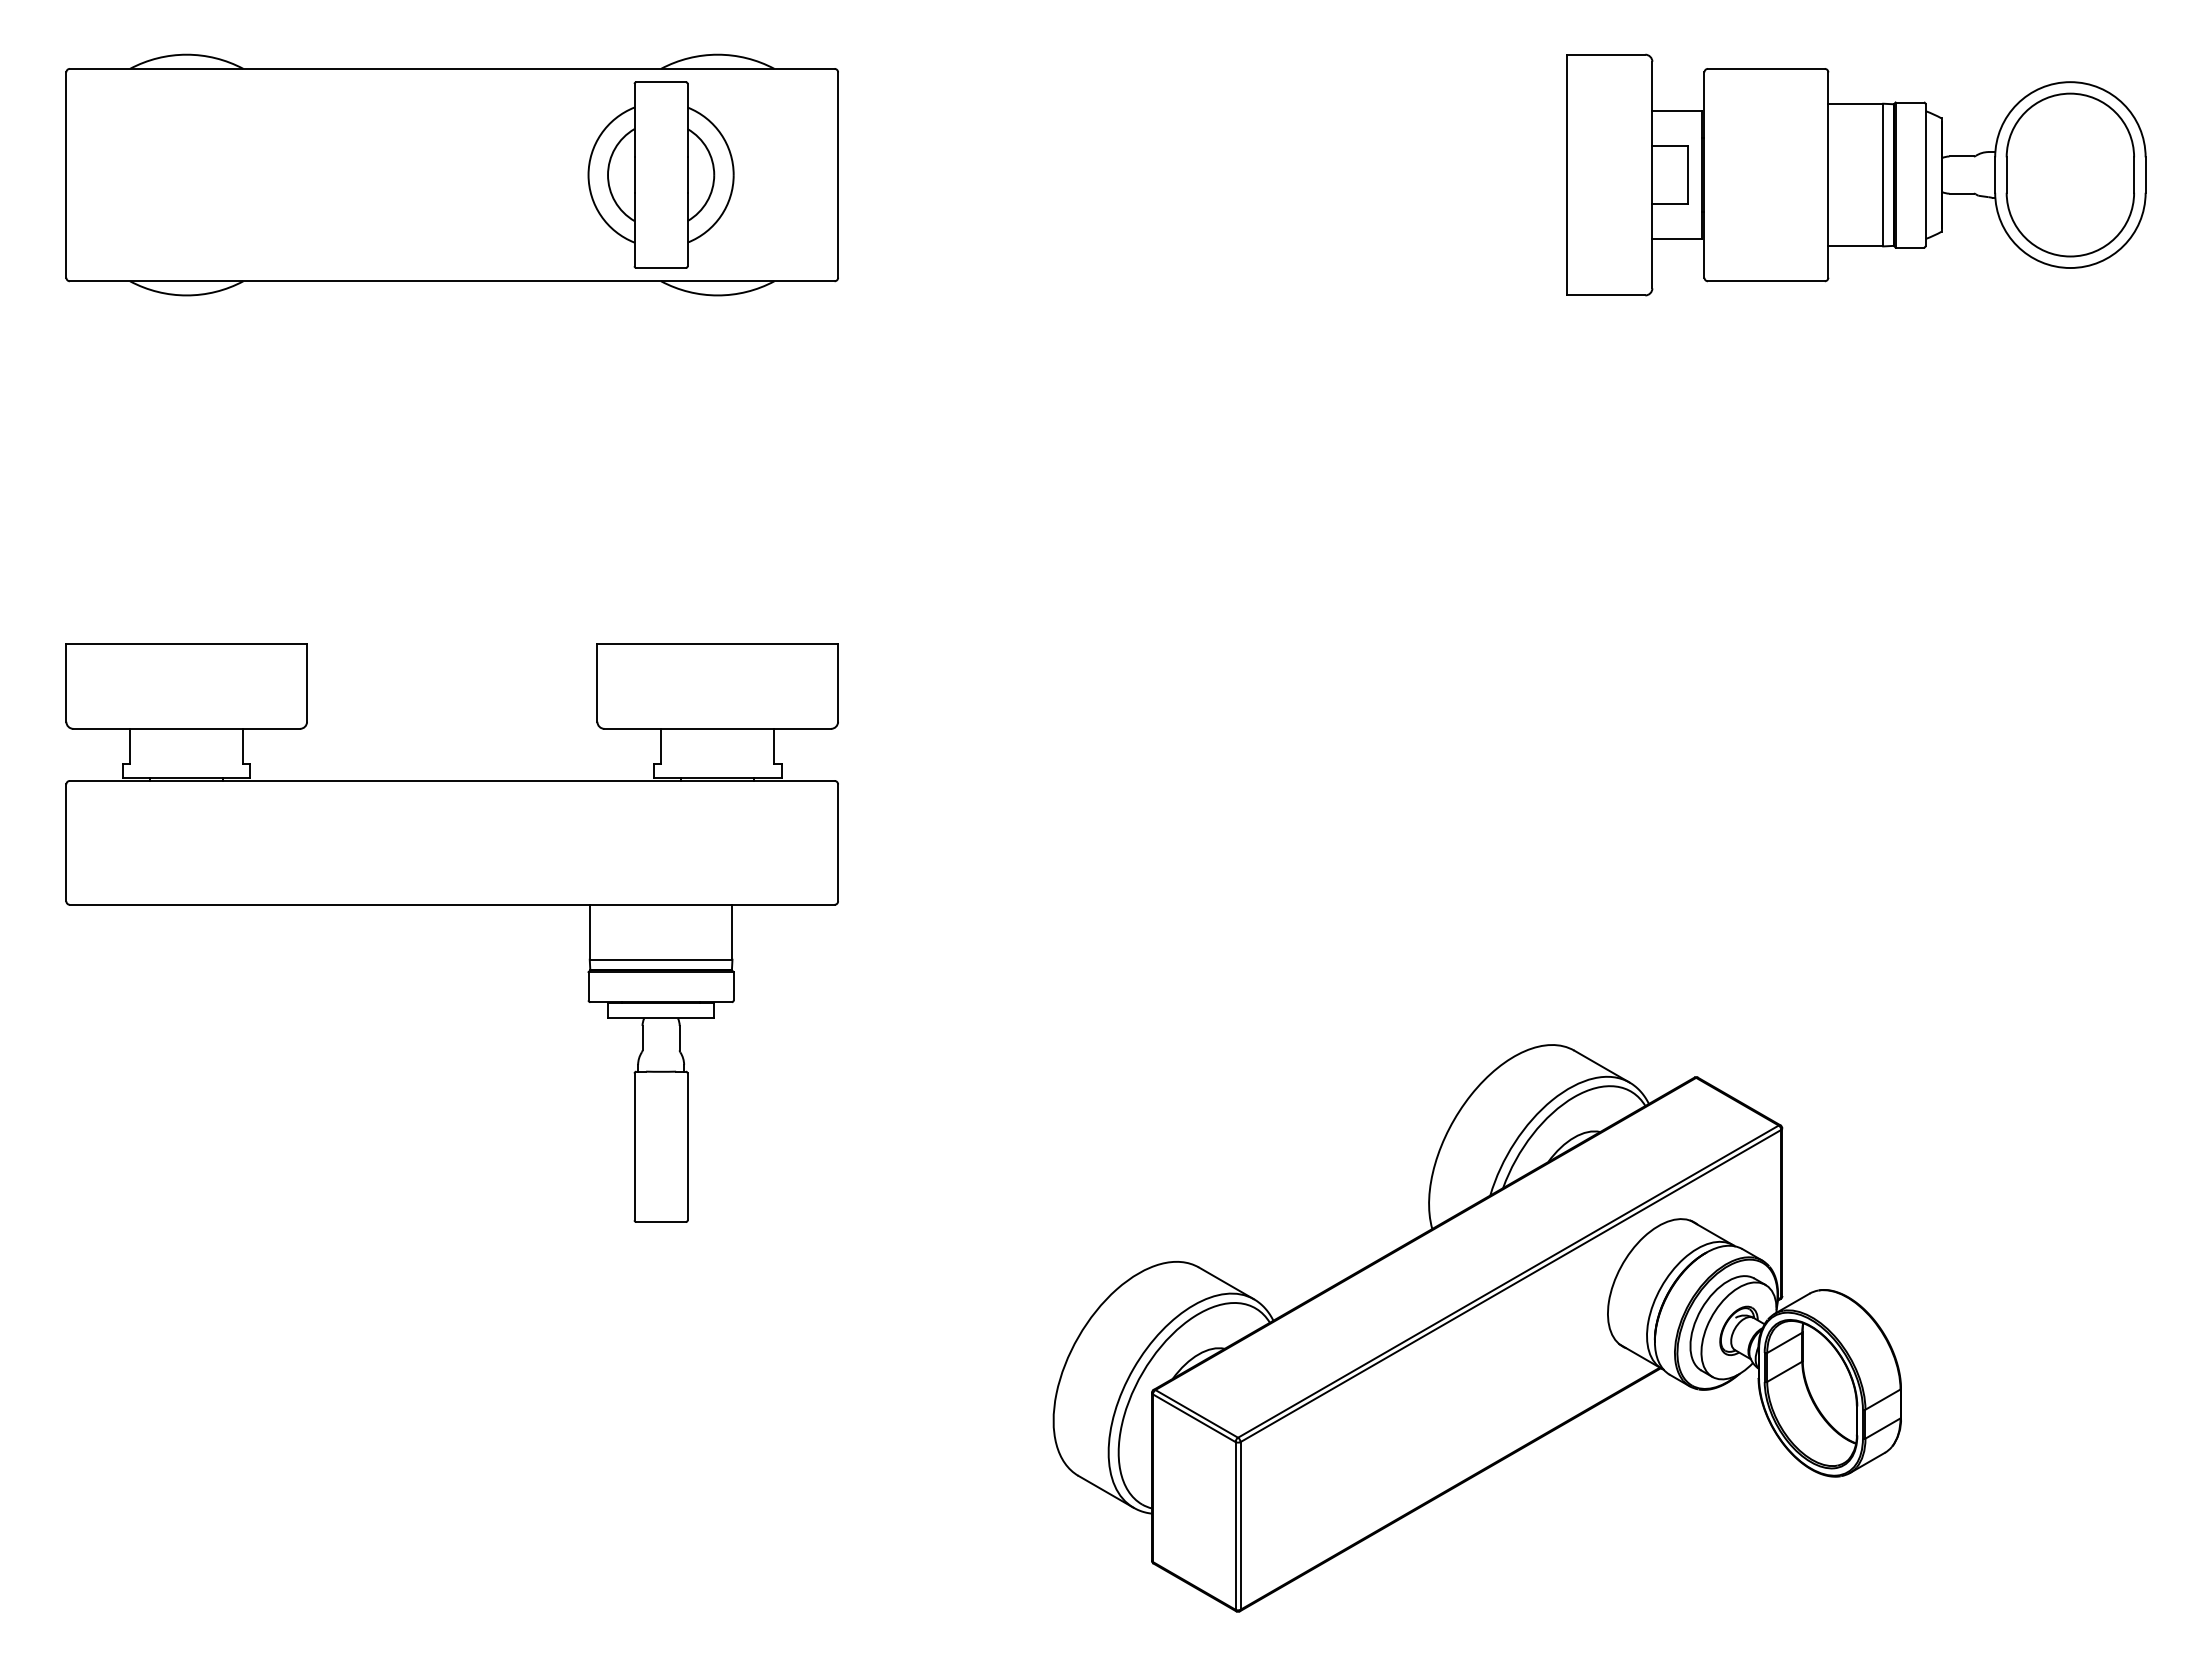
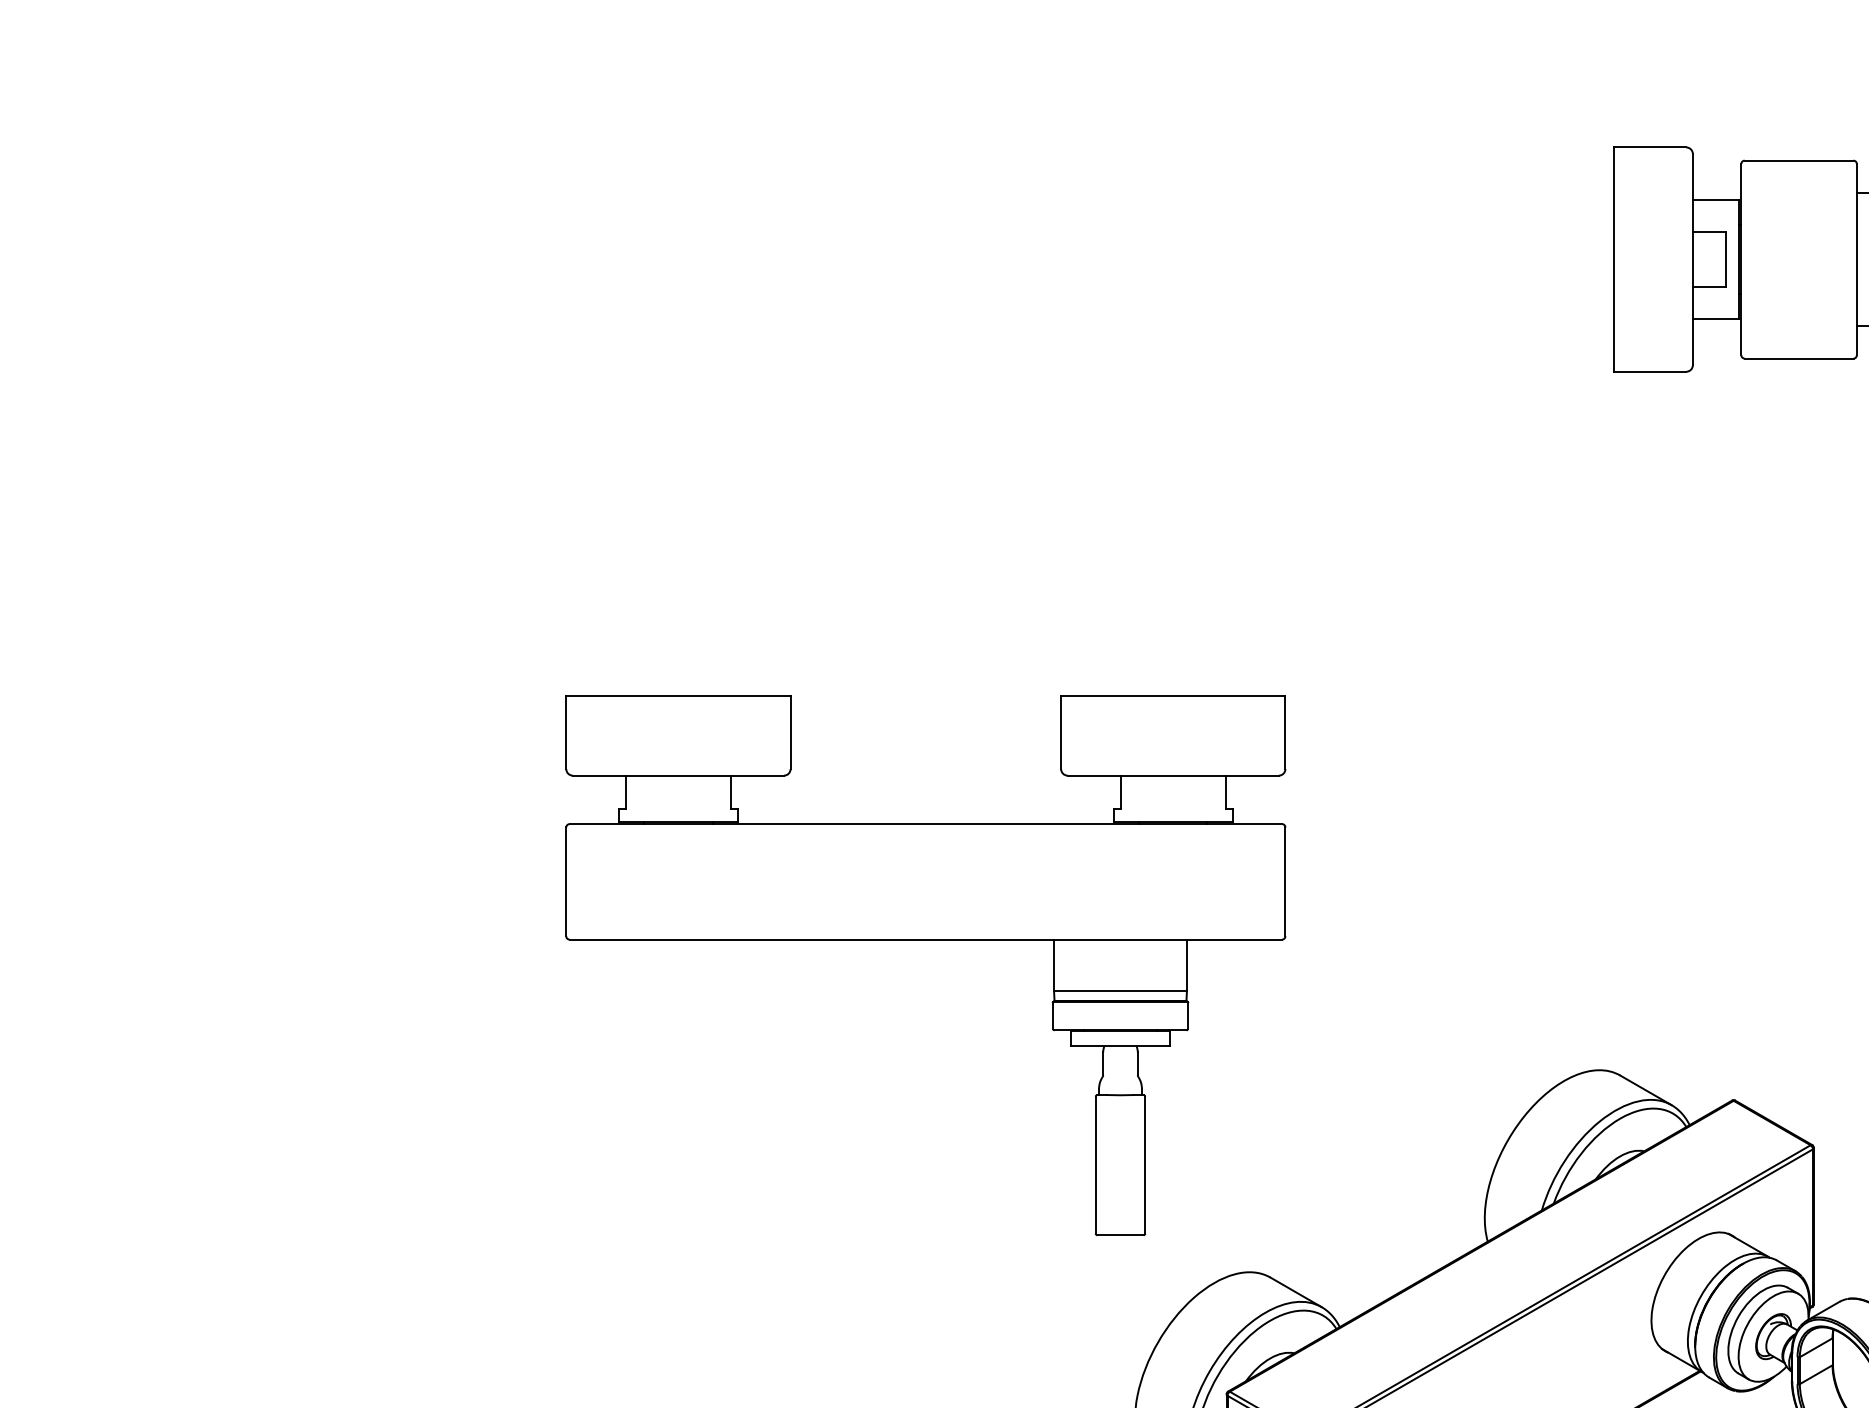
part: (451, 174) -> (573, 259), removed
part: (451, 905) -> (925, 940), moved

